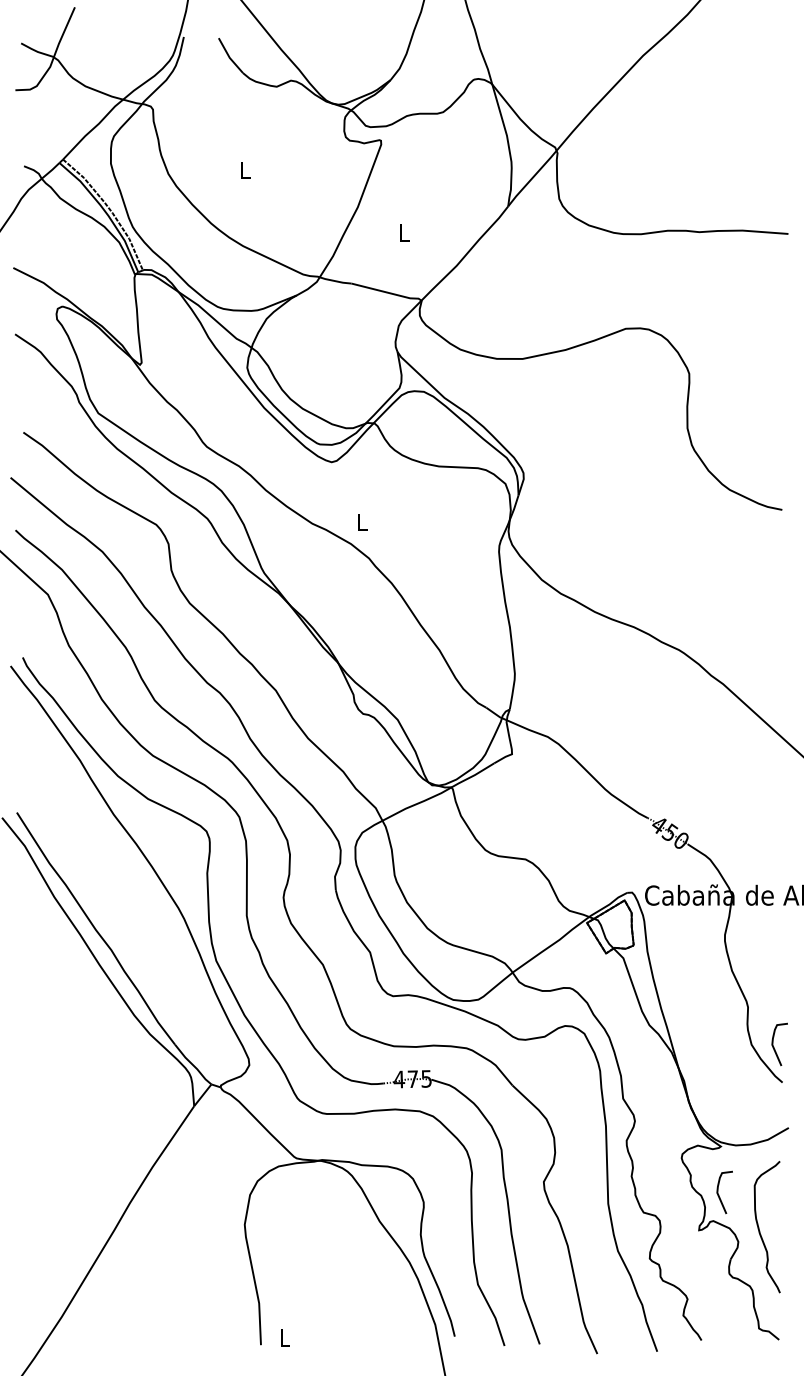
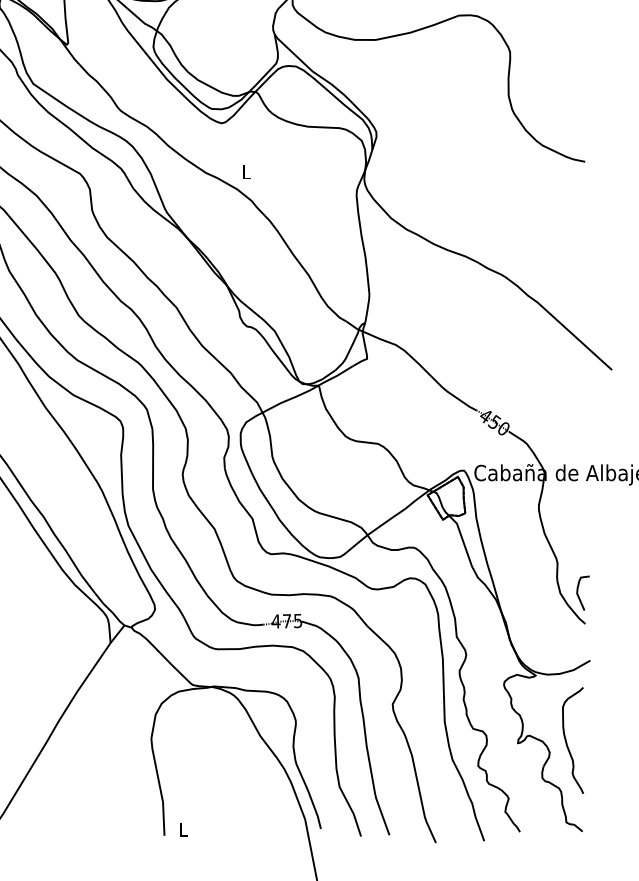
curve: (719, 1195) -> (534, 715), removed

